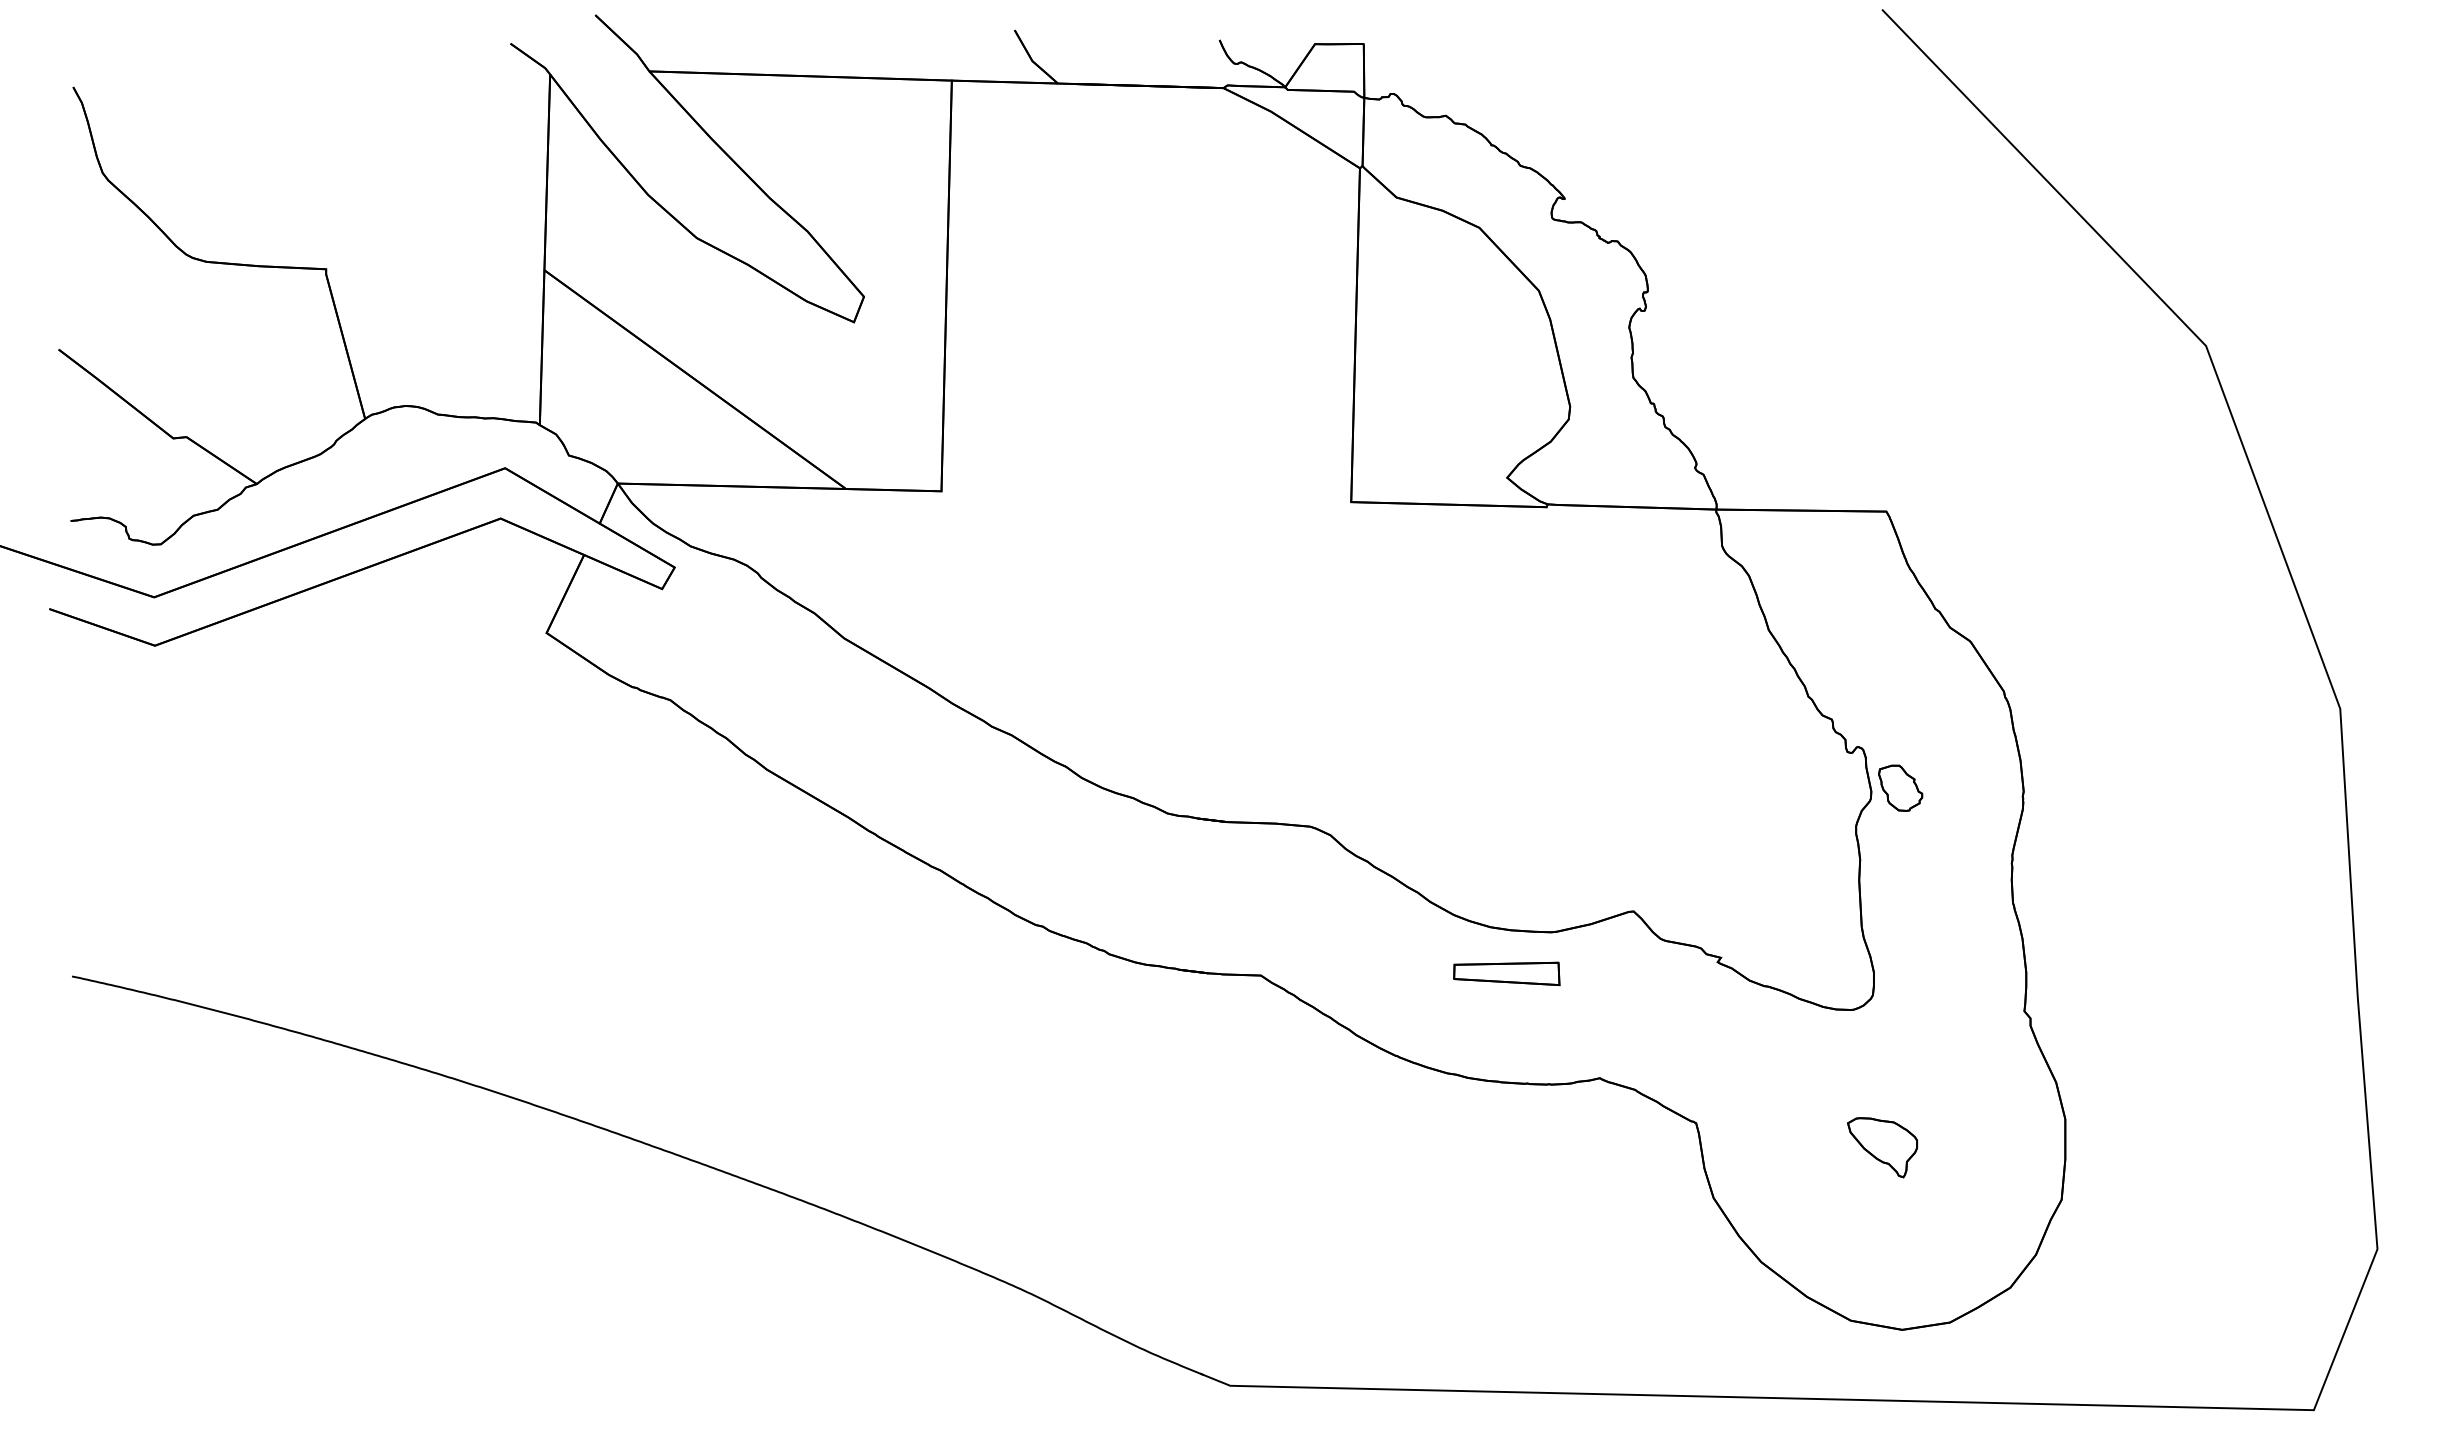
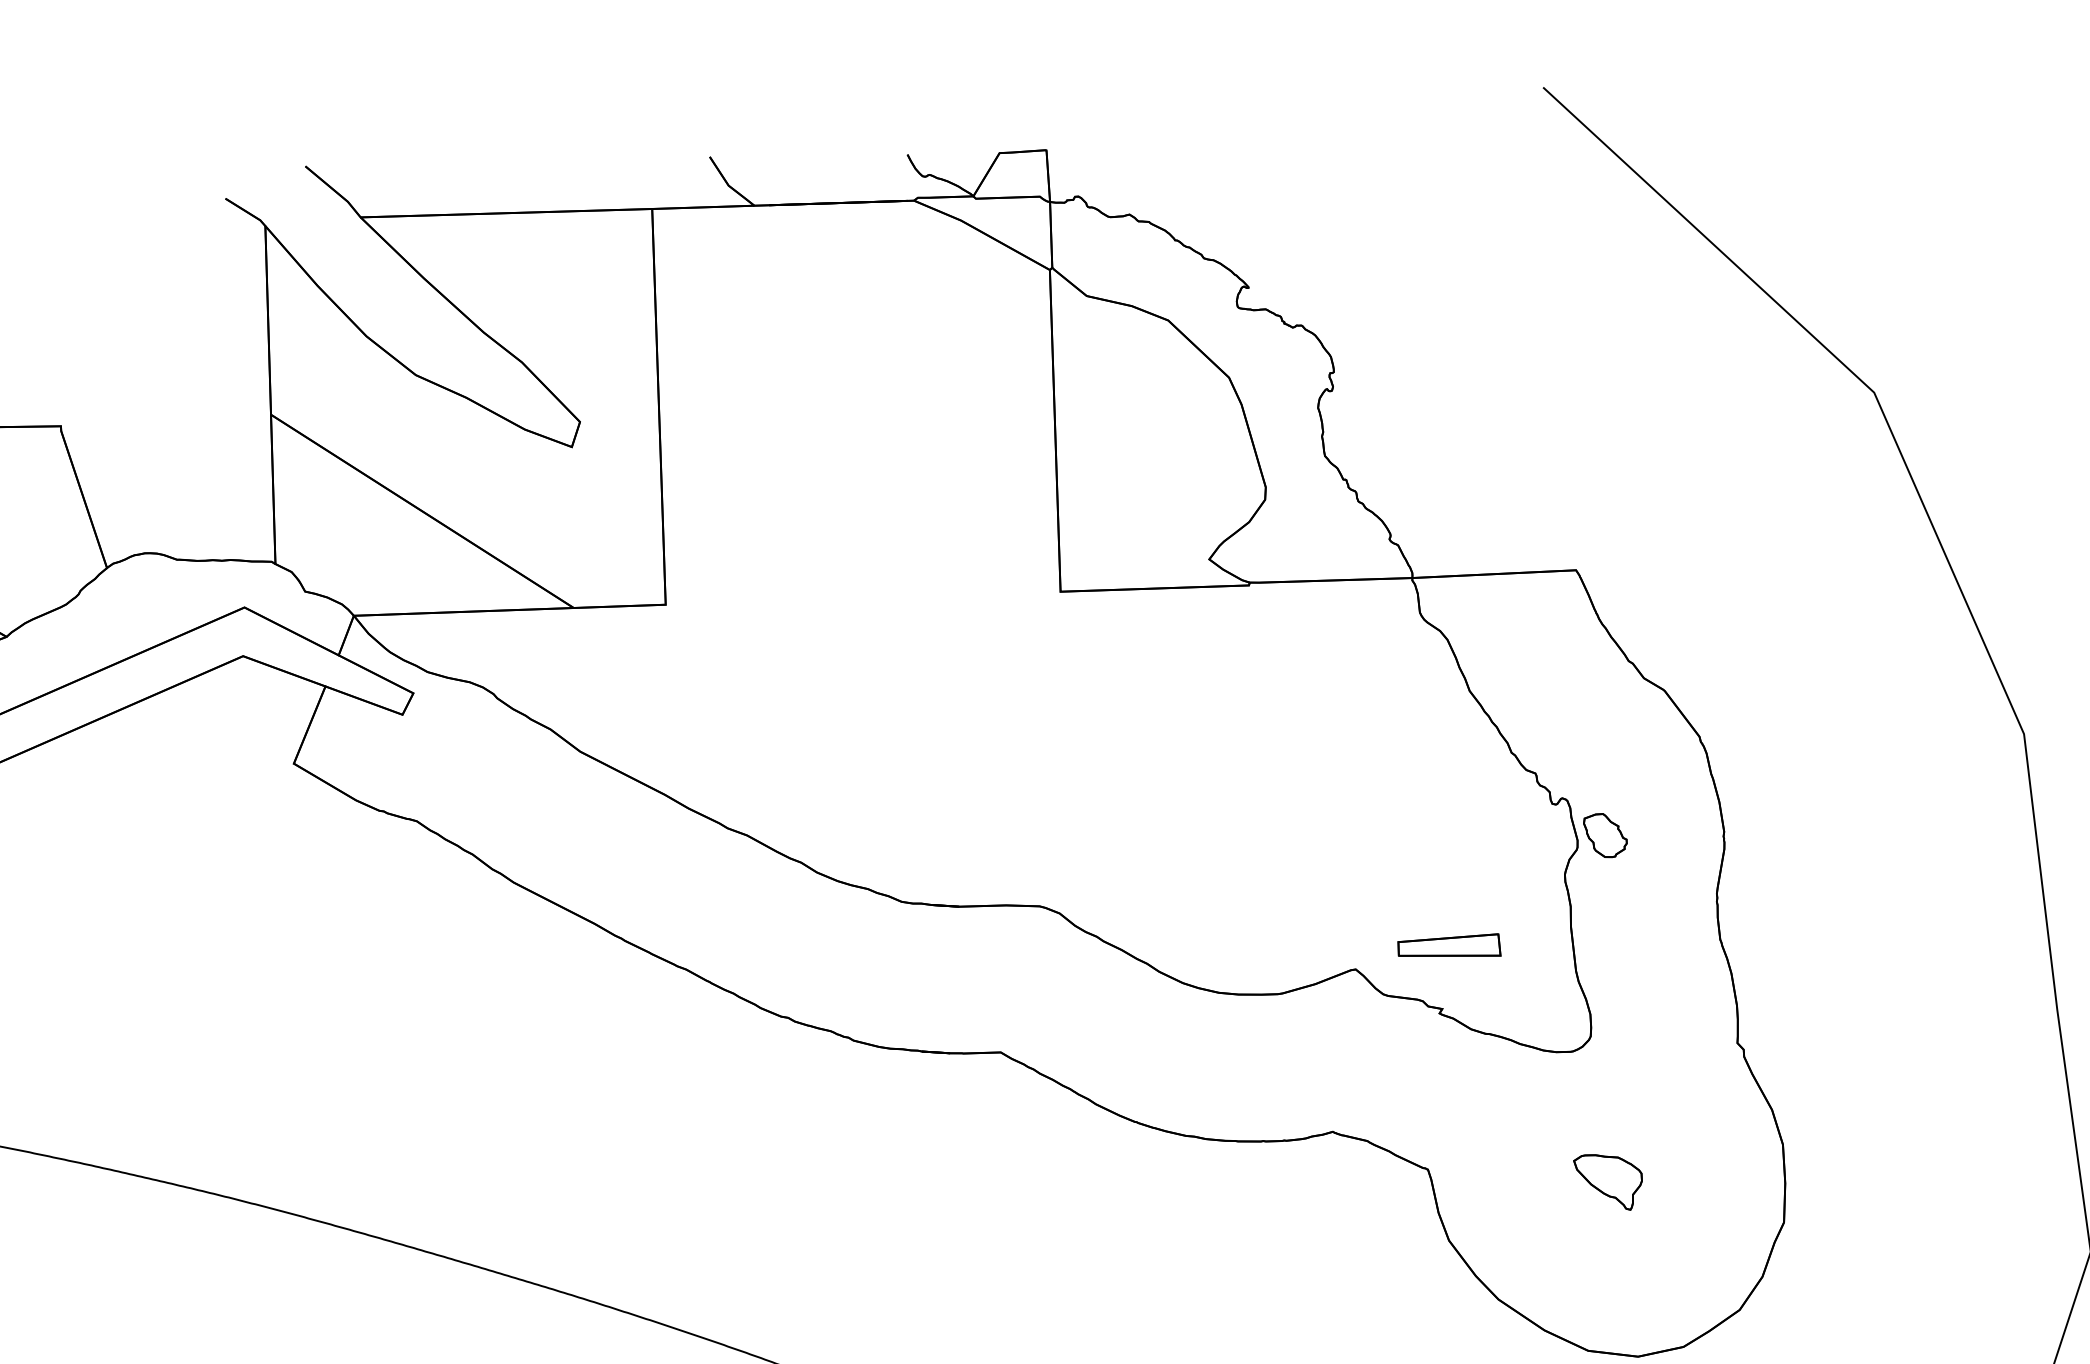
part: (1506, 973) -> (1448, 947), moved

